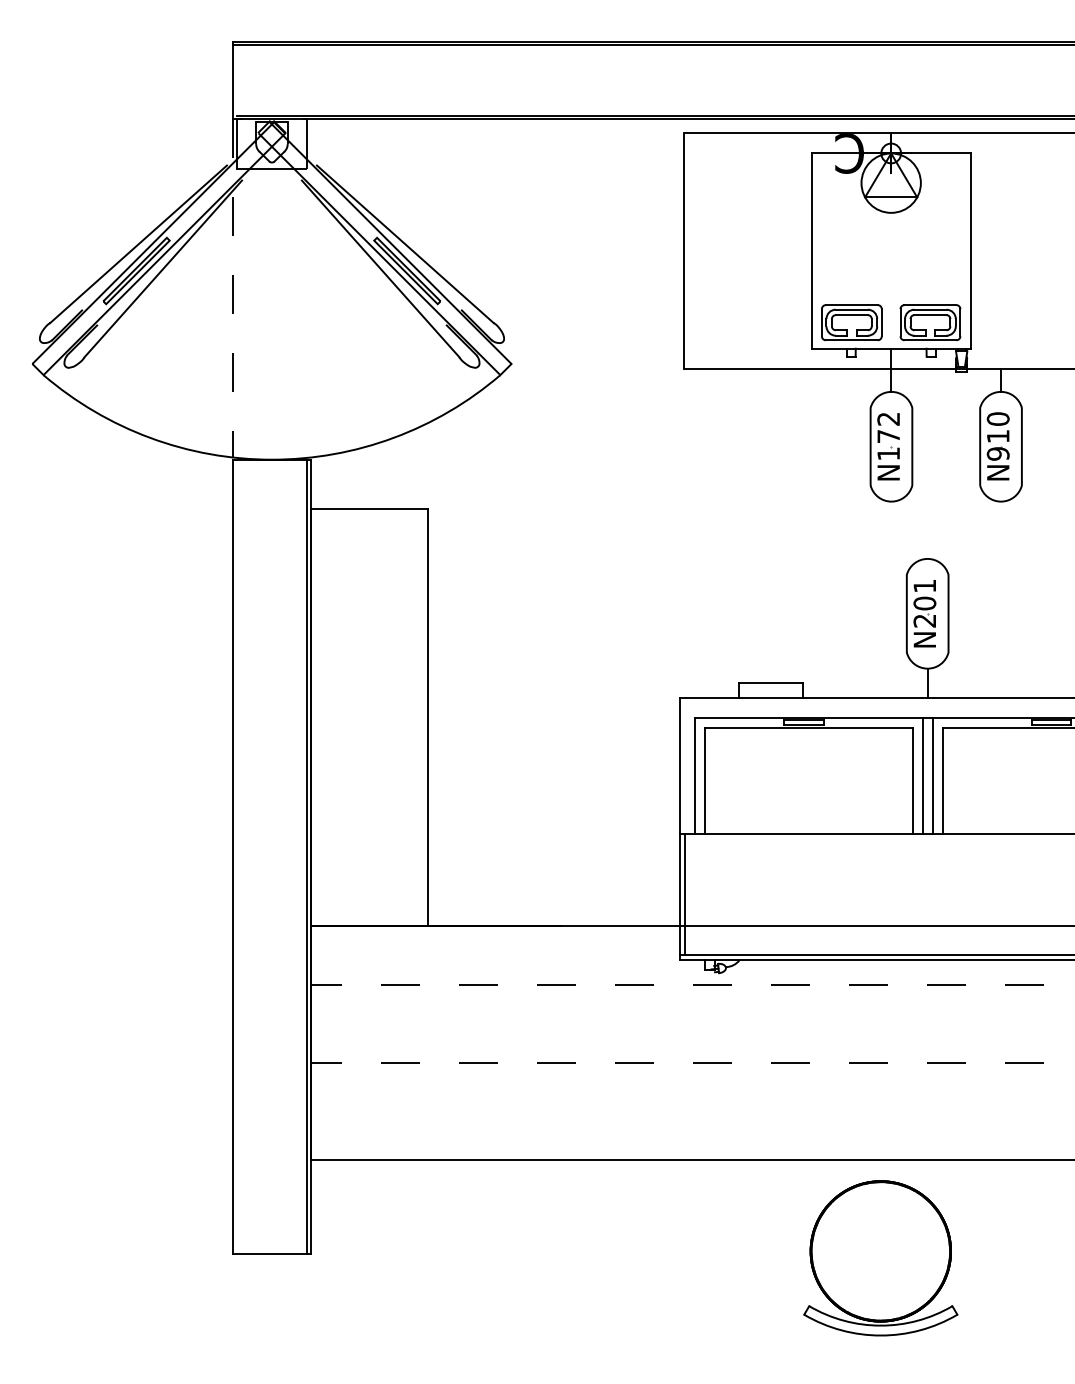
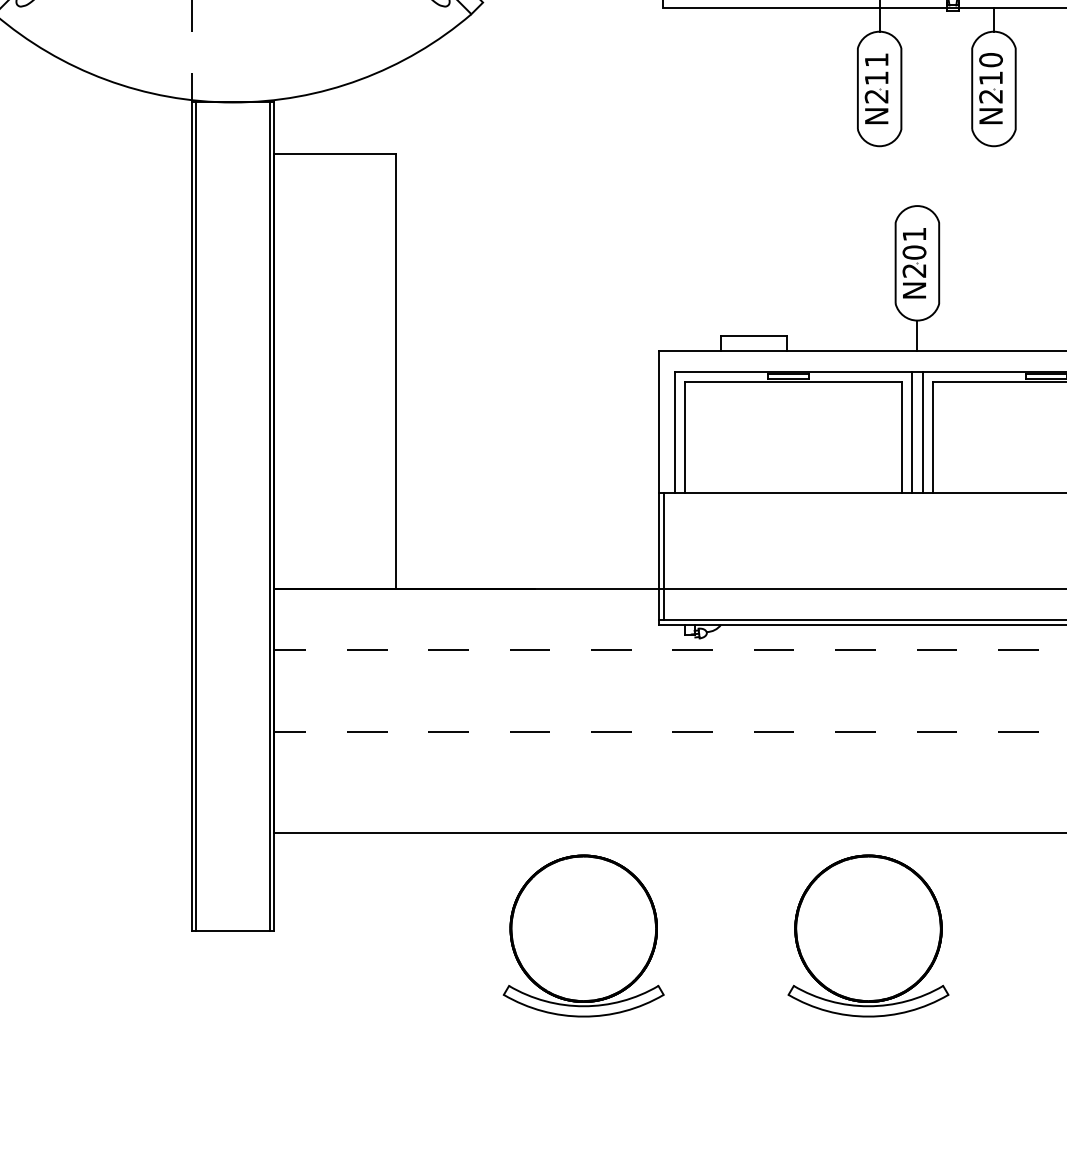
text: (888, 436) -> (876, 78), N172 -> N211
text: (998, 453) -> (991, 96), N910 -> N210
line: (236, 856) -> (196, 516), added
part: (607, 1258) -> (583, 936), added

